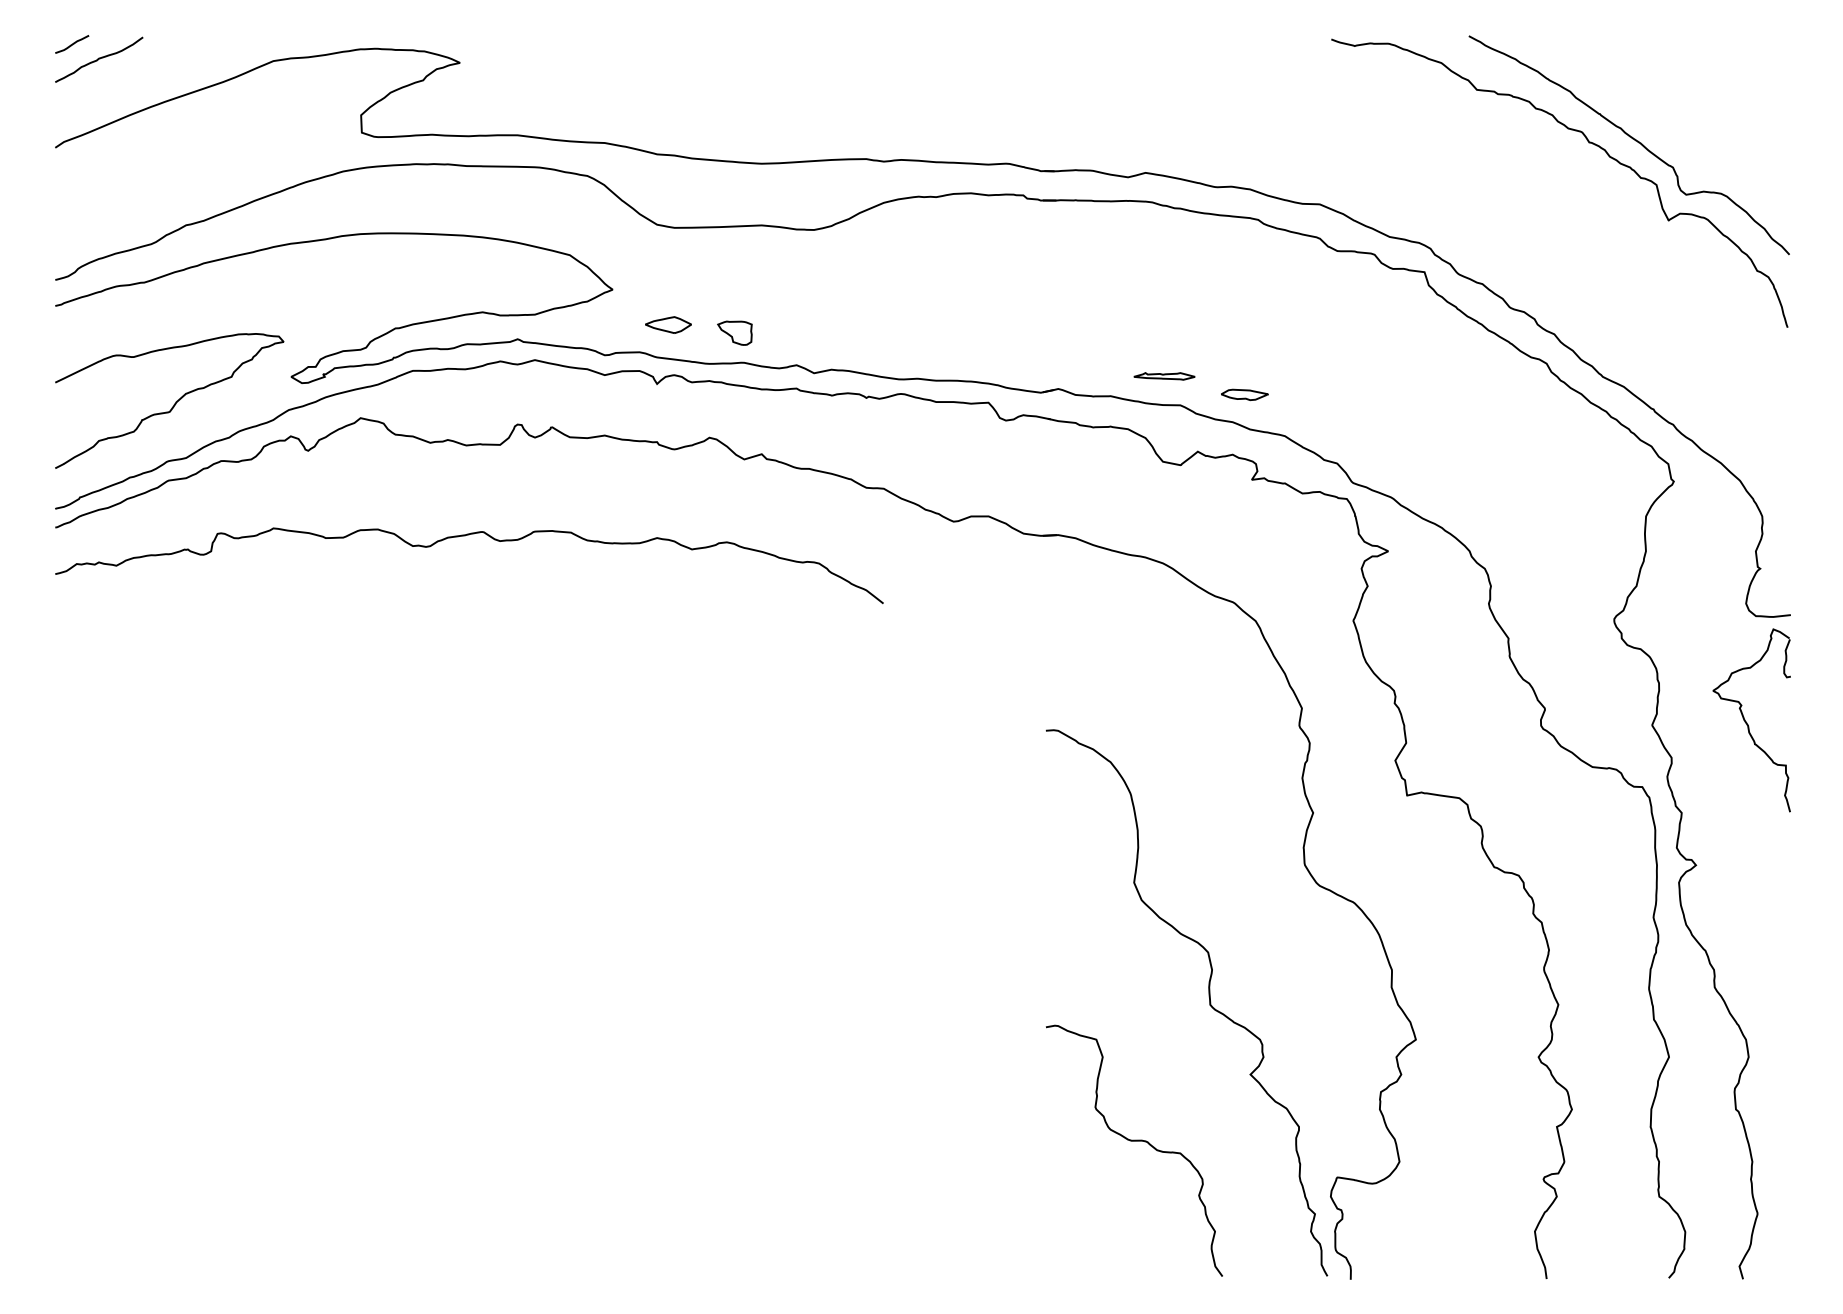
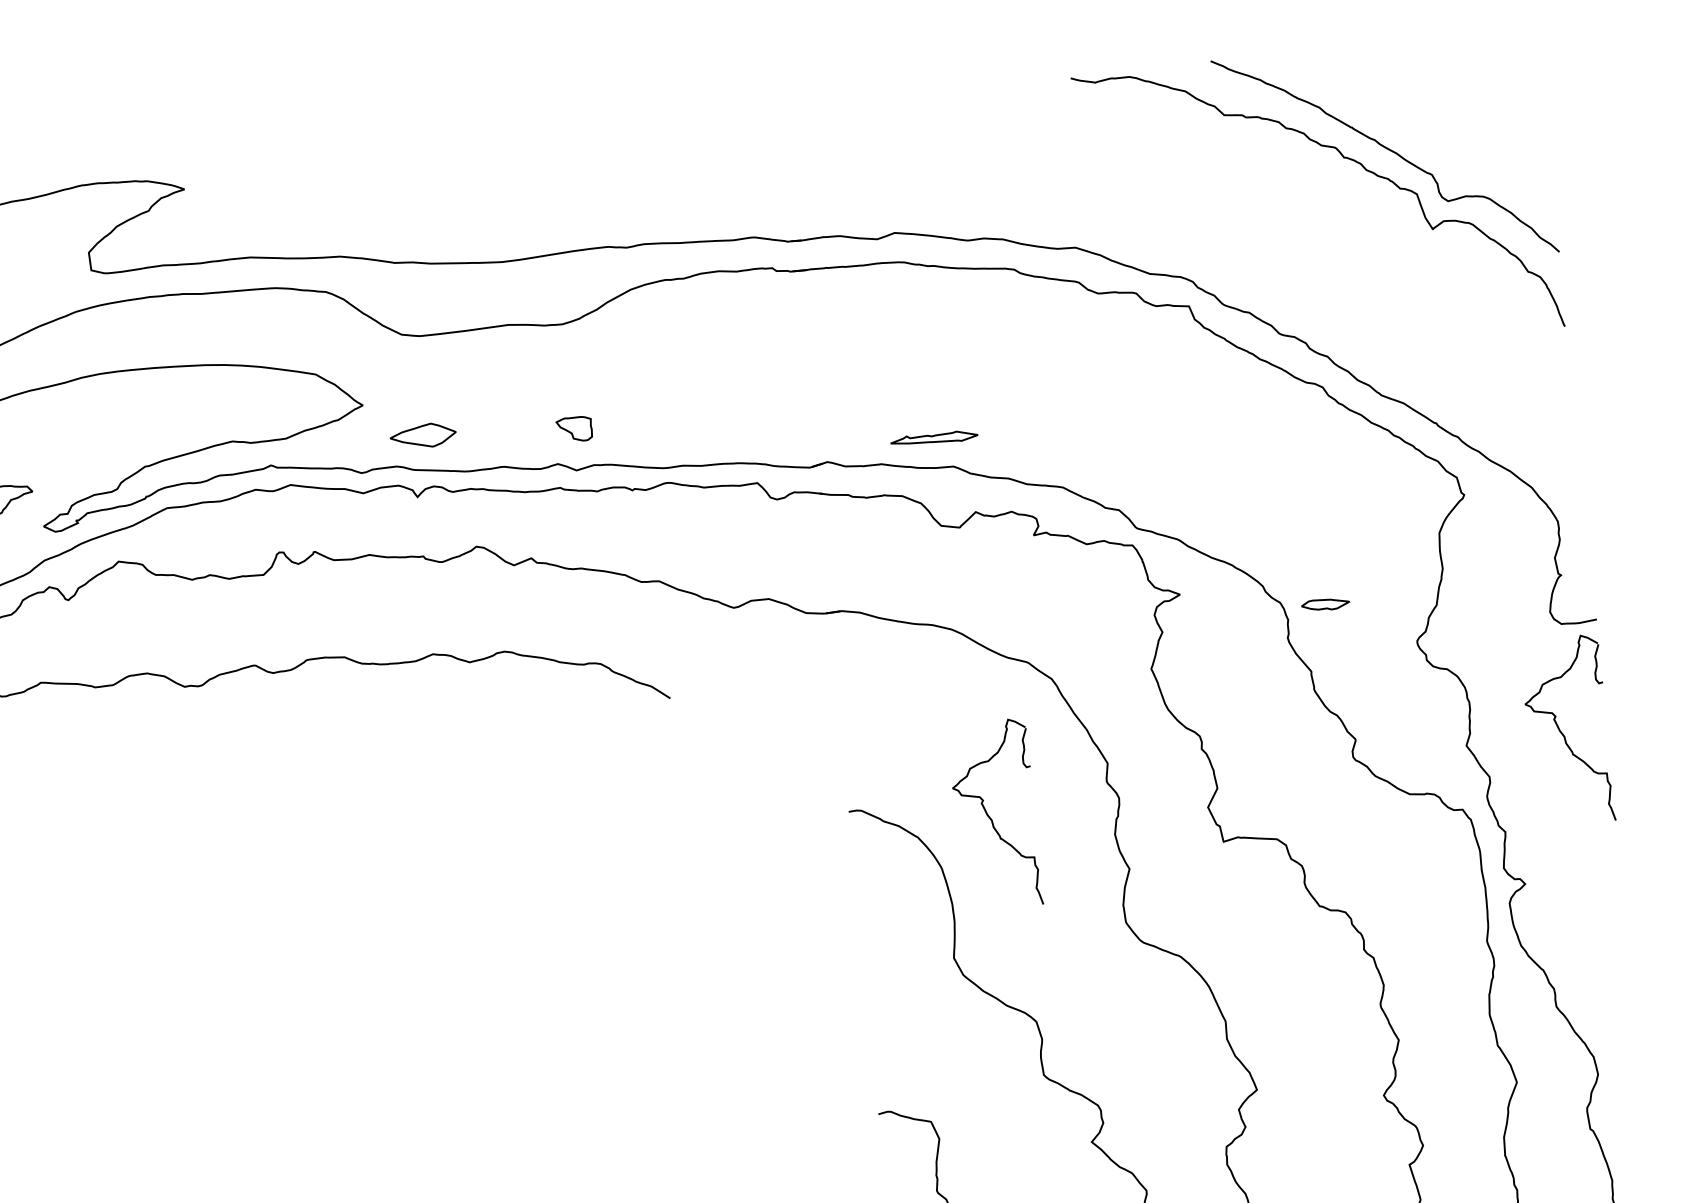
part: (668, 324) -> (423, 435), size x1.4
part: (734, 332) -> (573, 428), moved
part: (1164, 376) -> (934, 438), size x1.4
part: (1244, 394) -> (1325, 604), moved
part: (1187, 747) -> (994, 814), added

